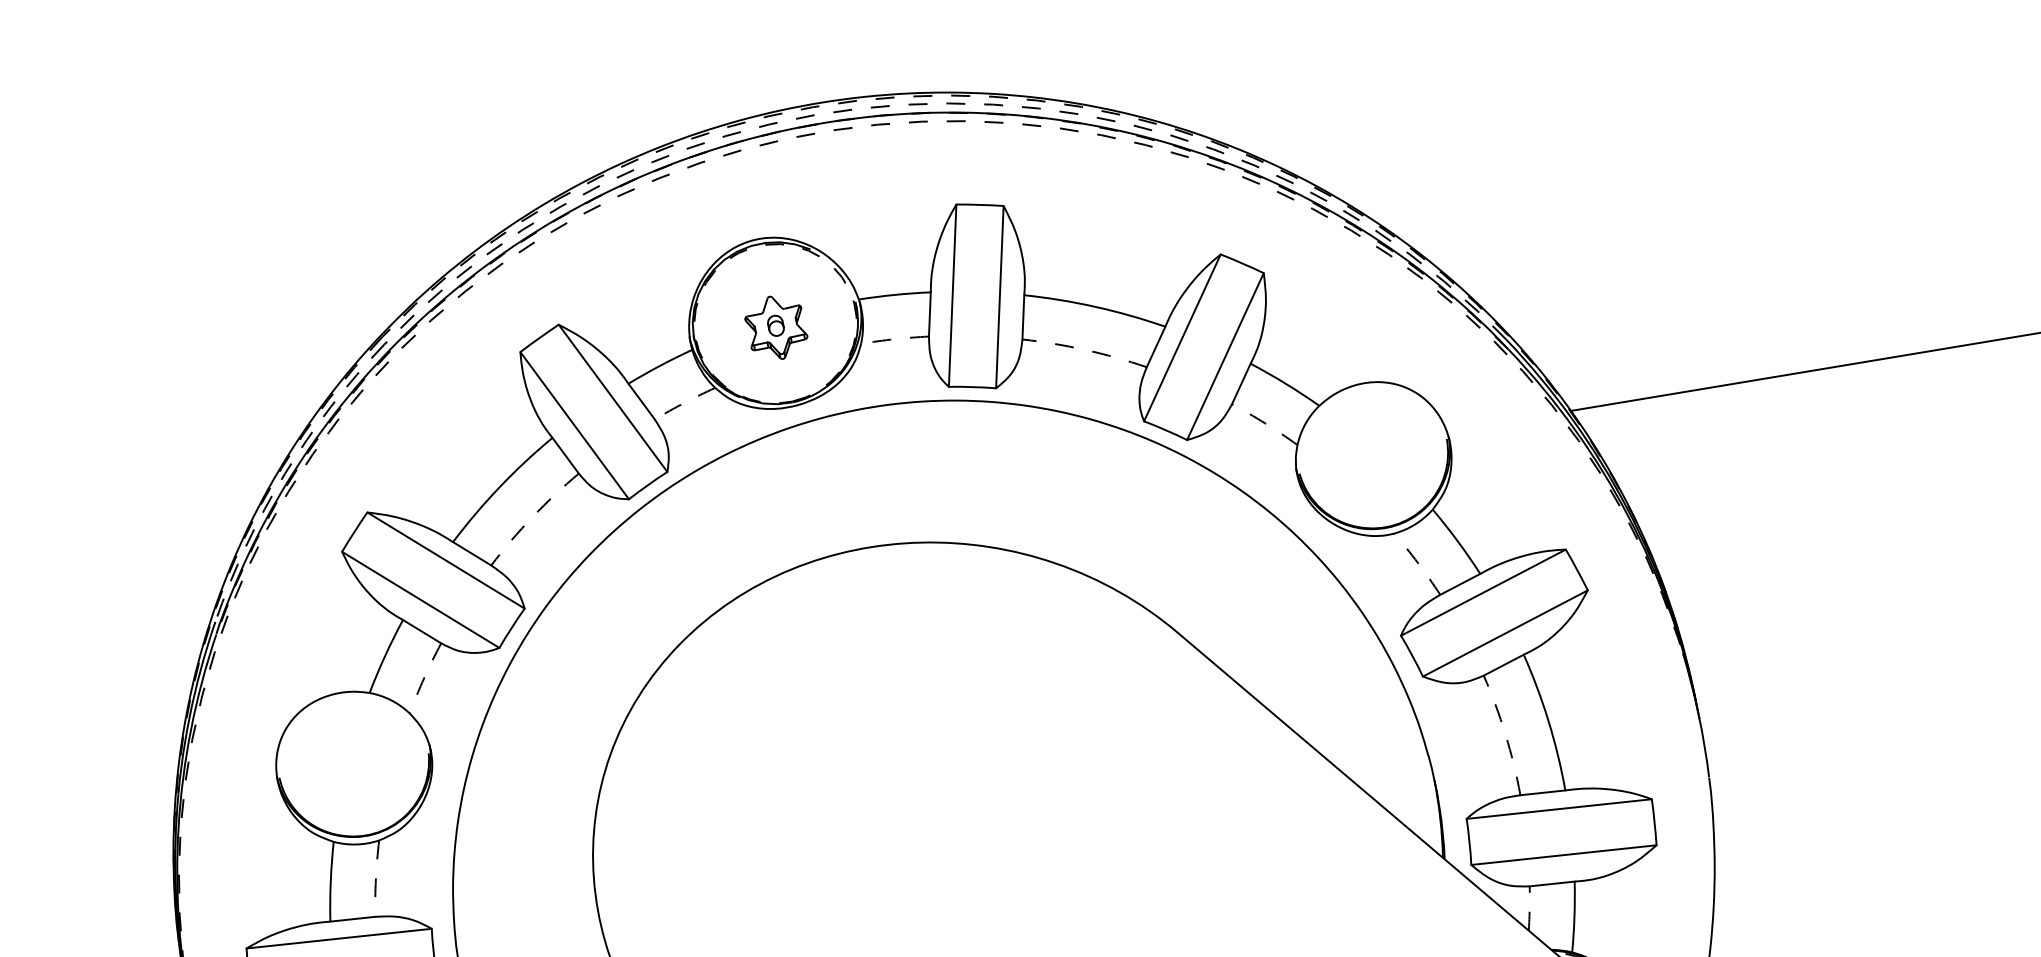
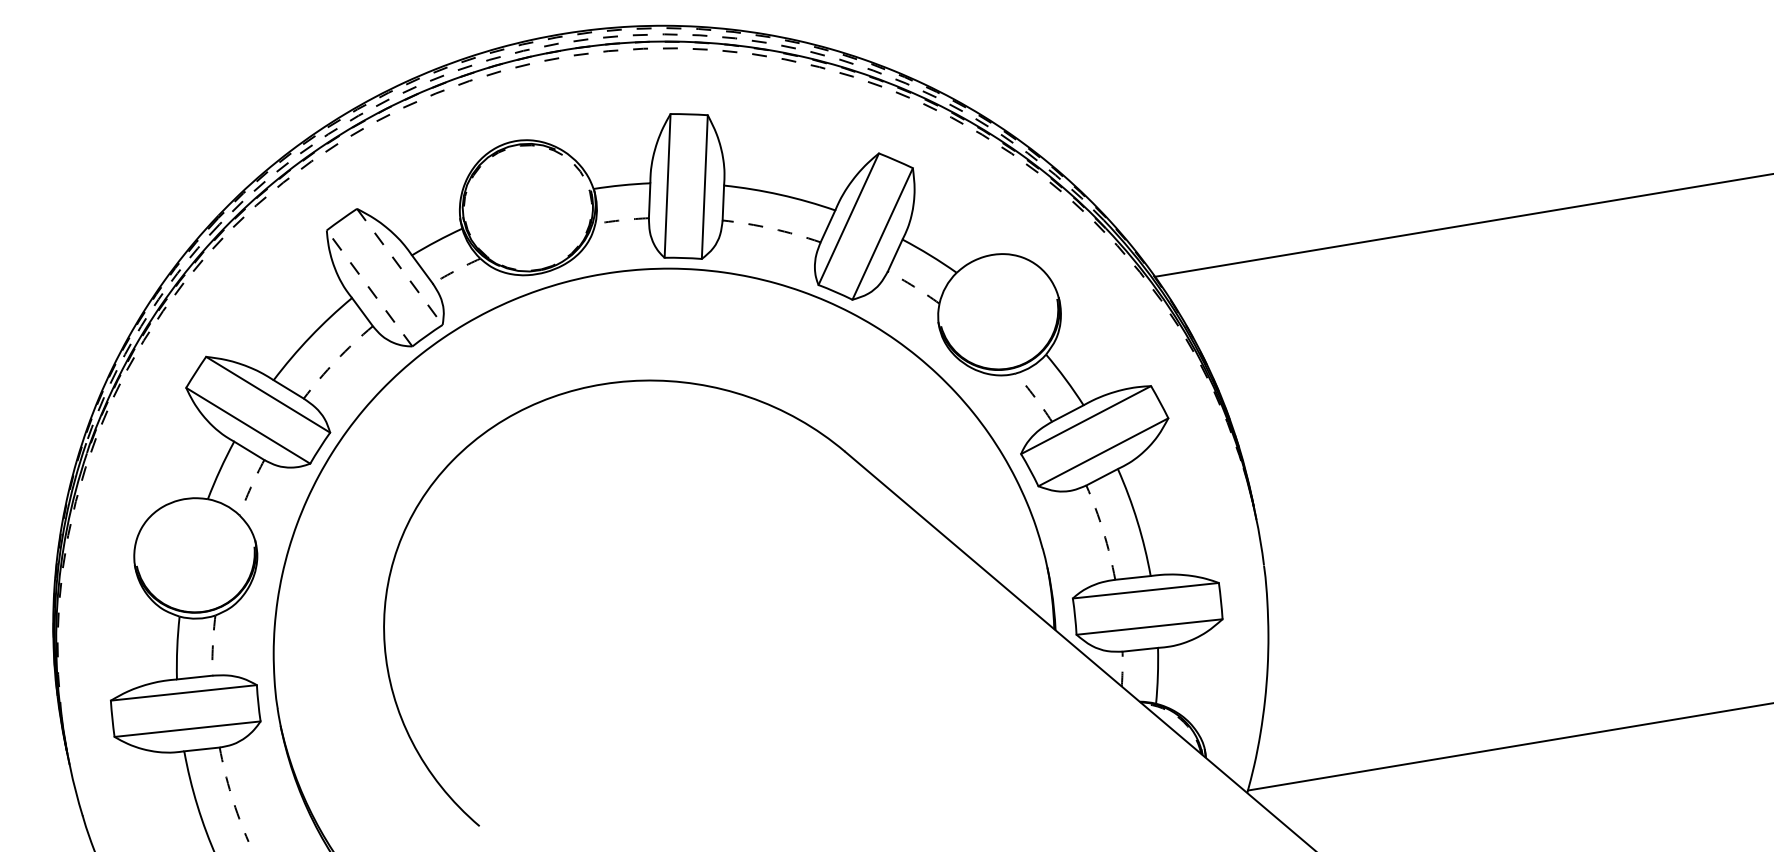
part: (776, 326) -> (528, 210), removed
line: (613, 399) -> (400, 267), solid -> dashed
line: (574, 425) -> (369, 288), solid -> dashed

